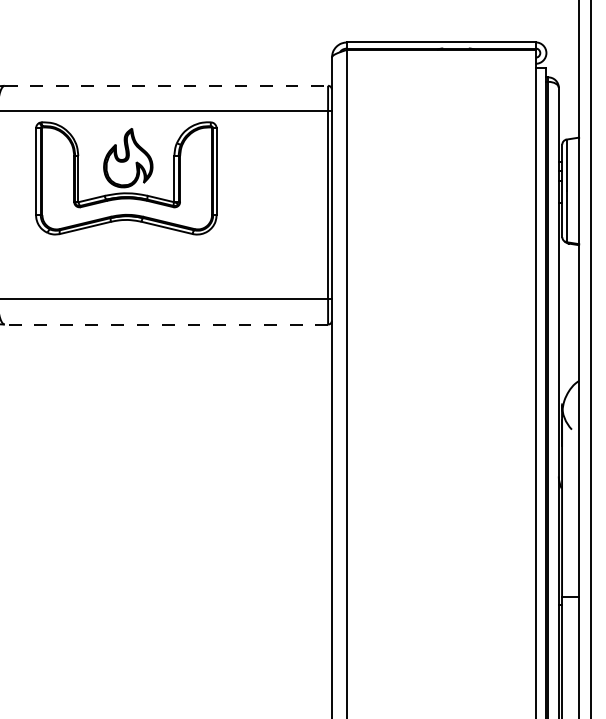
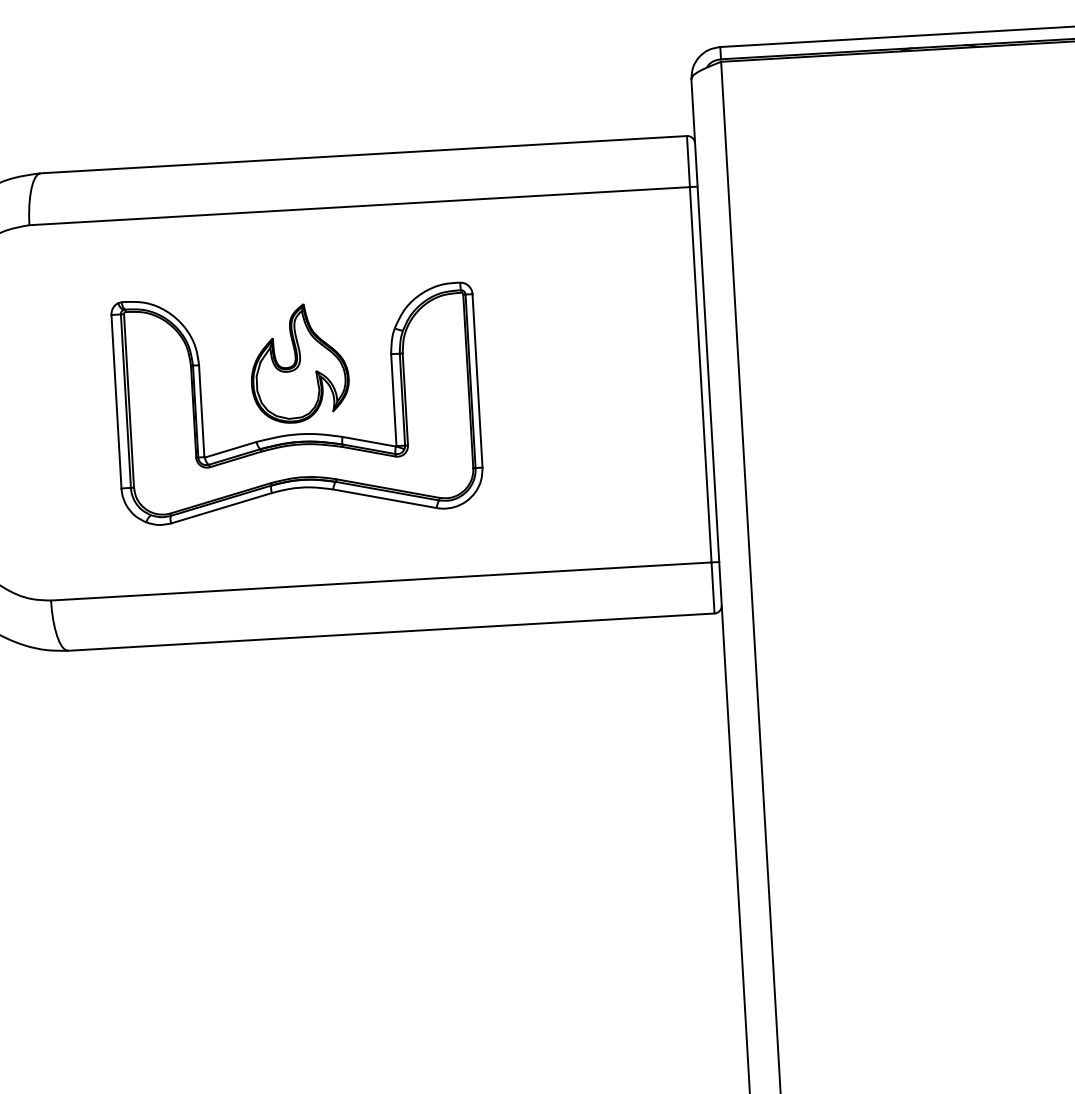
line: (166, 85) -> (363, 154), dashed -> solid
part: (126, 178) -> (298, 404), moved
line: (166, 324) -> (391, 631), dashed -> solid

